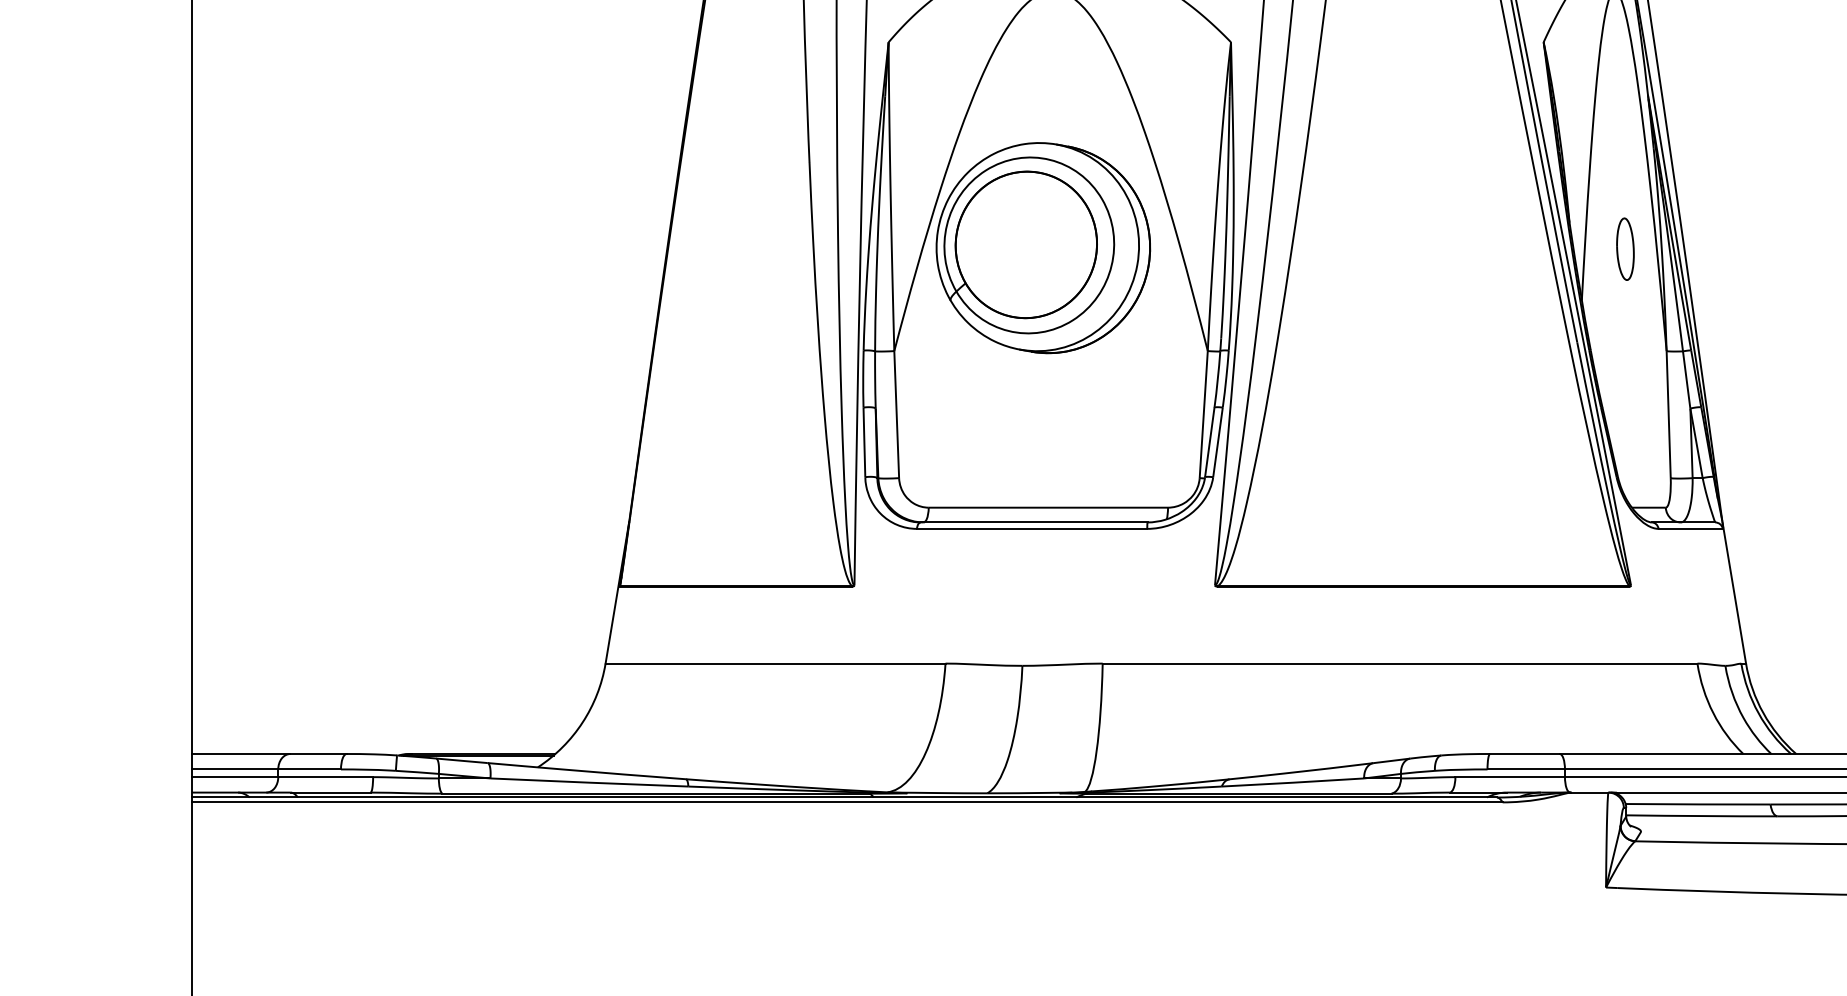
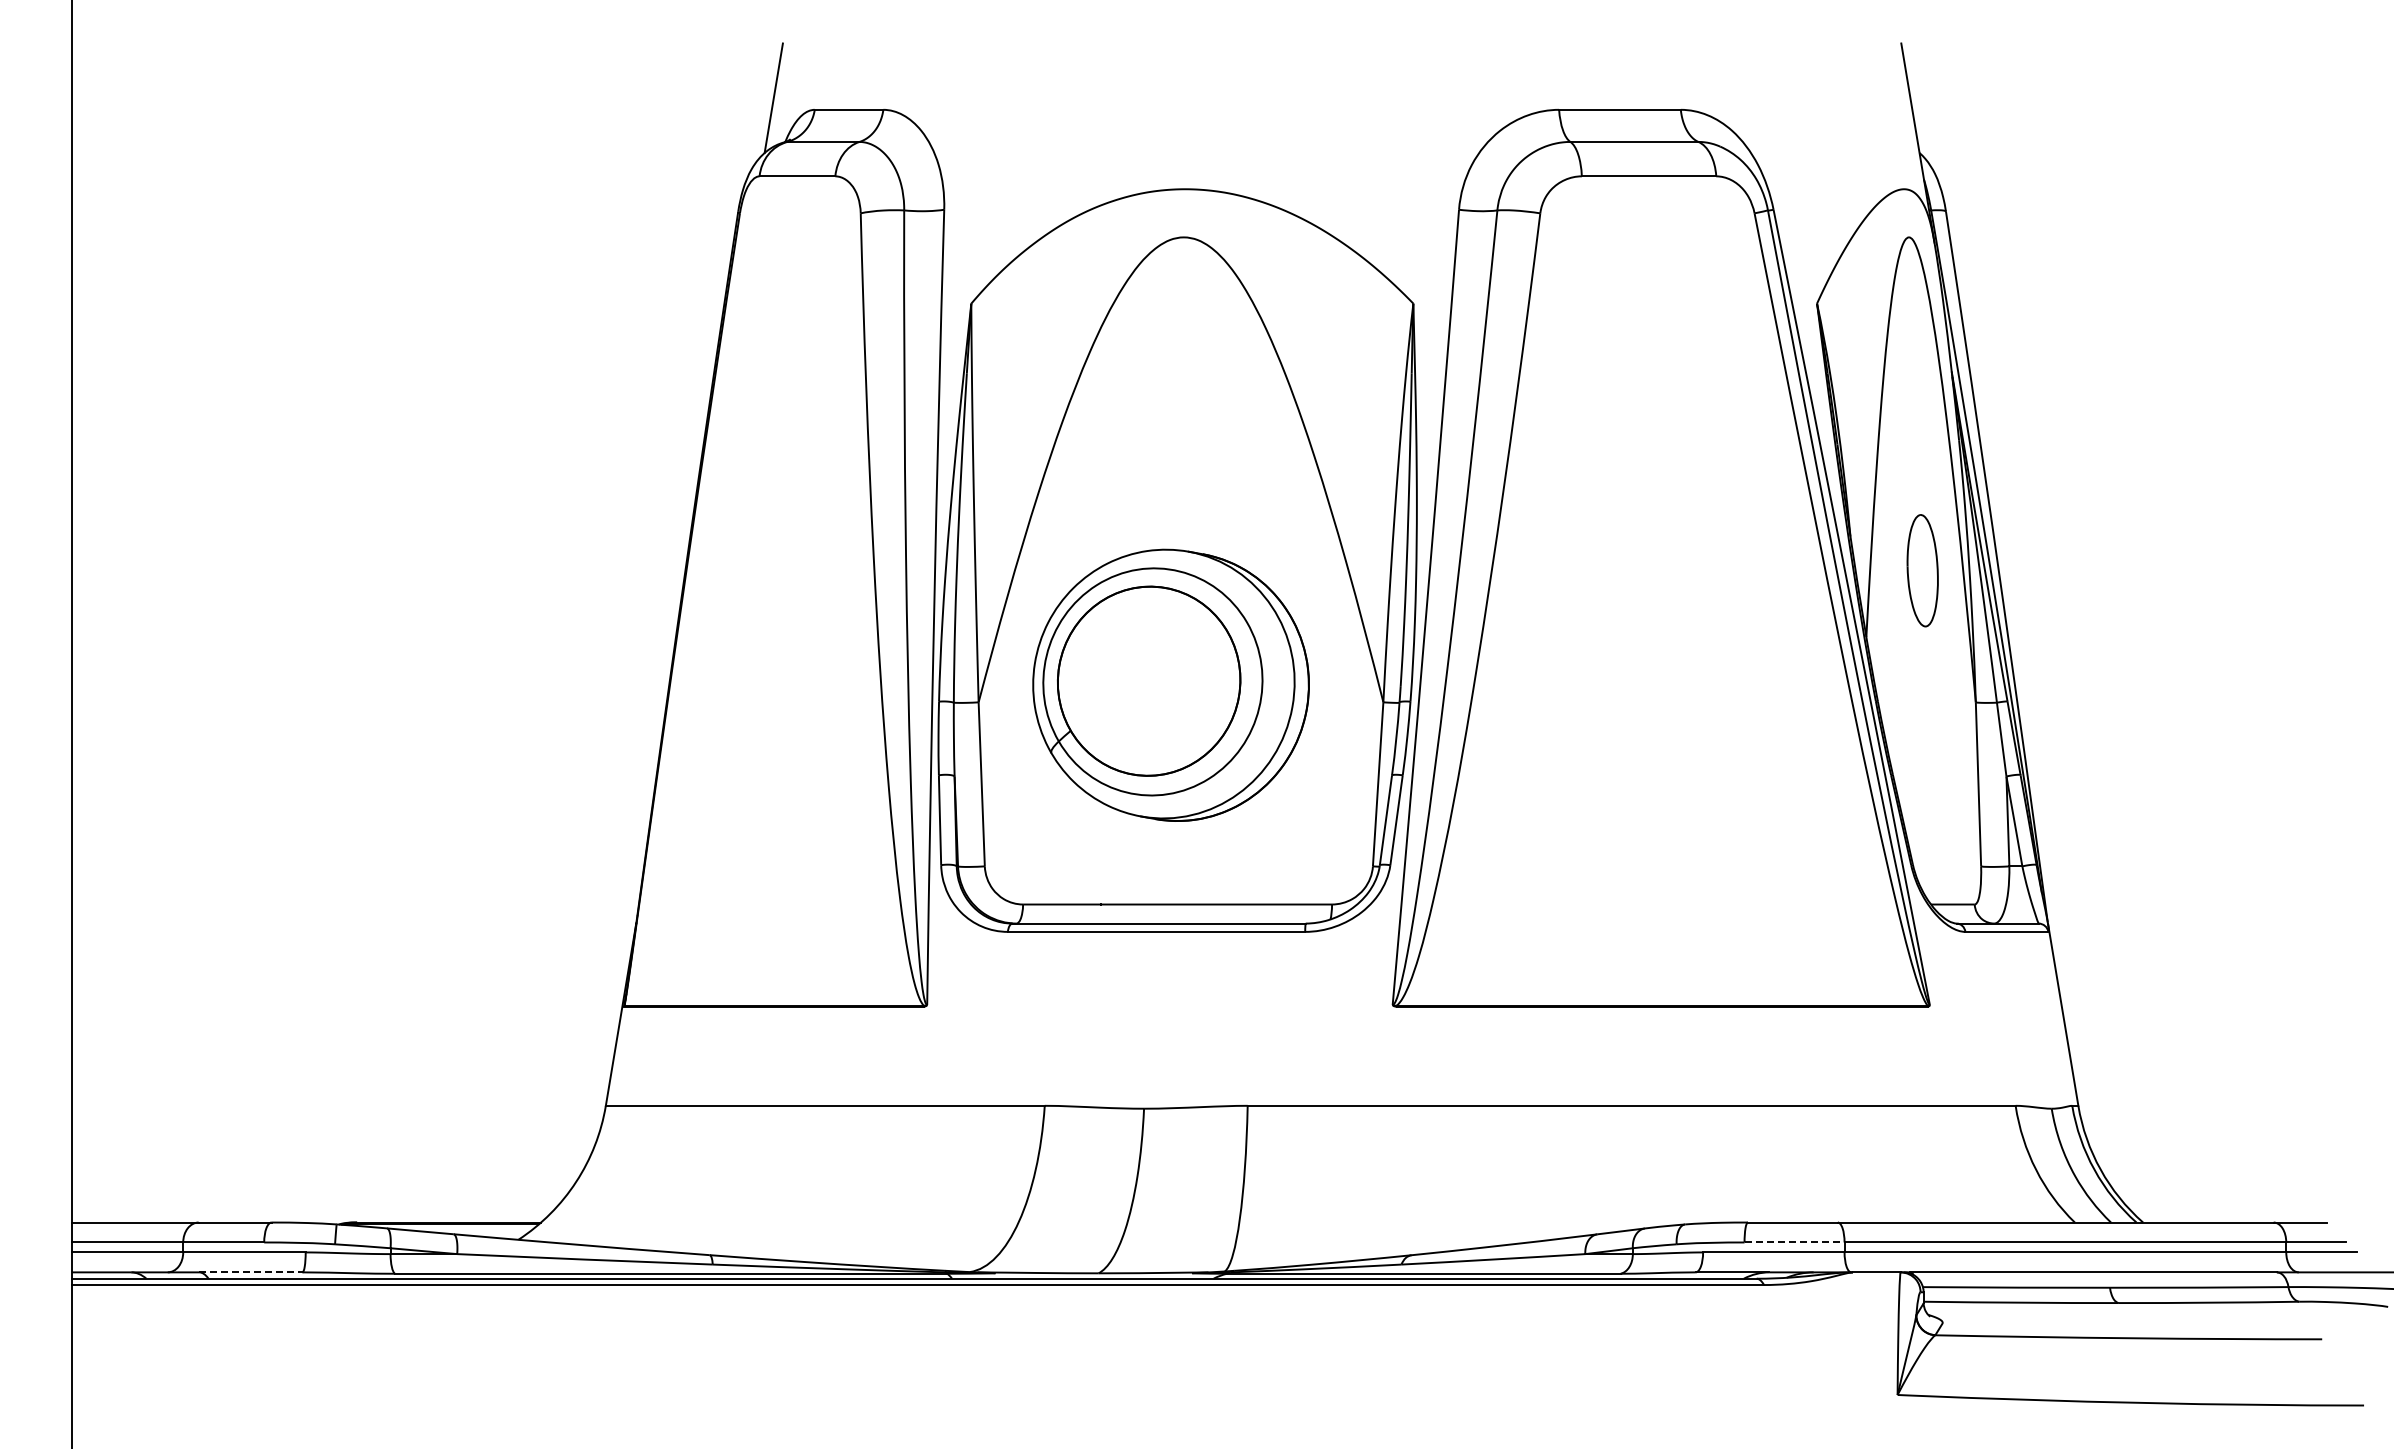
part: (1042, 247) -> (1170, 684), moved
part: (1625, 248) -> (1922, 570), size x1.4
line: (1526, 769) -> (1795, 1242), solid -> dashed
line: (330, 792) -> (250, 1272), solid -> dashed

